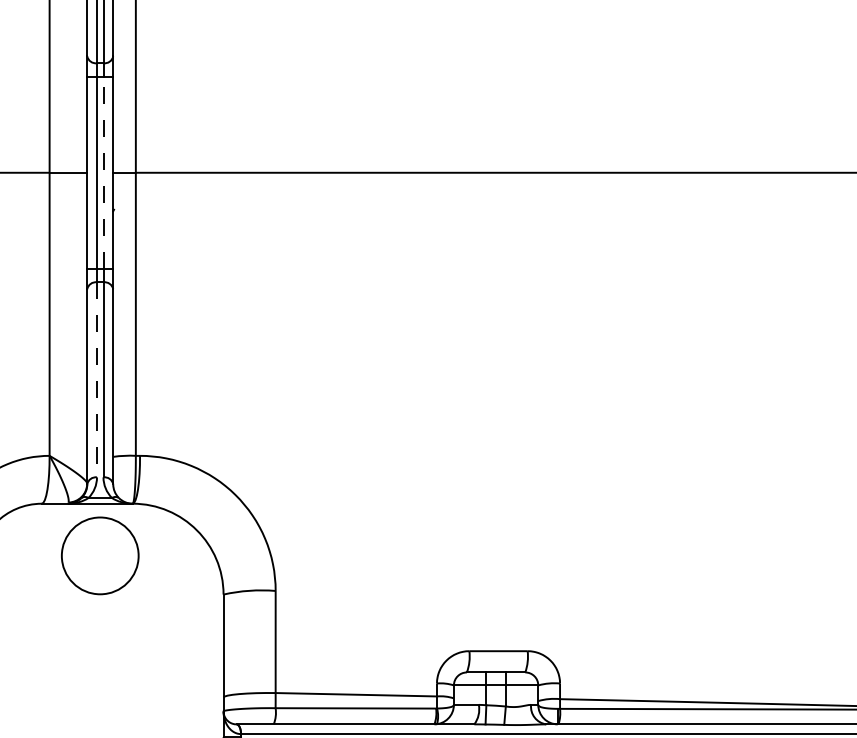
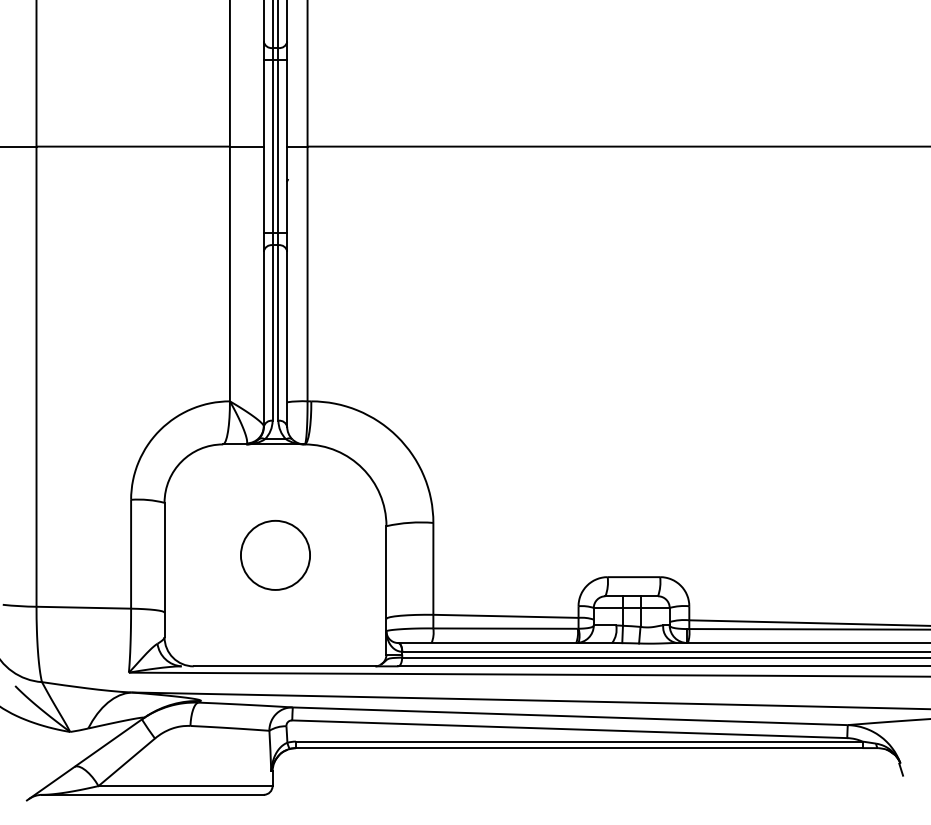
line: (103, 172) -> (278, 146), dashed -> solid
line: (96, 379) -> (272, 332), dashed -> solid
circle: (100, 556) -> (275, 555), moved

